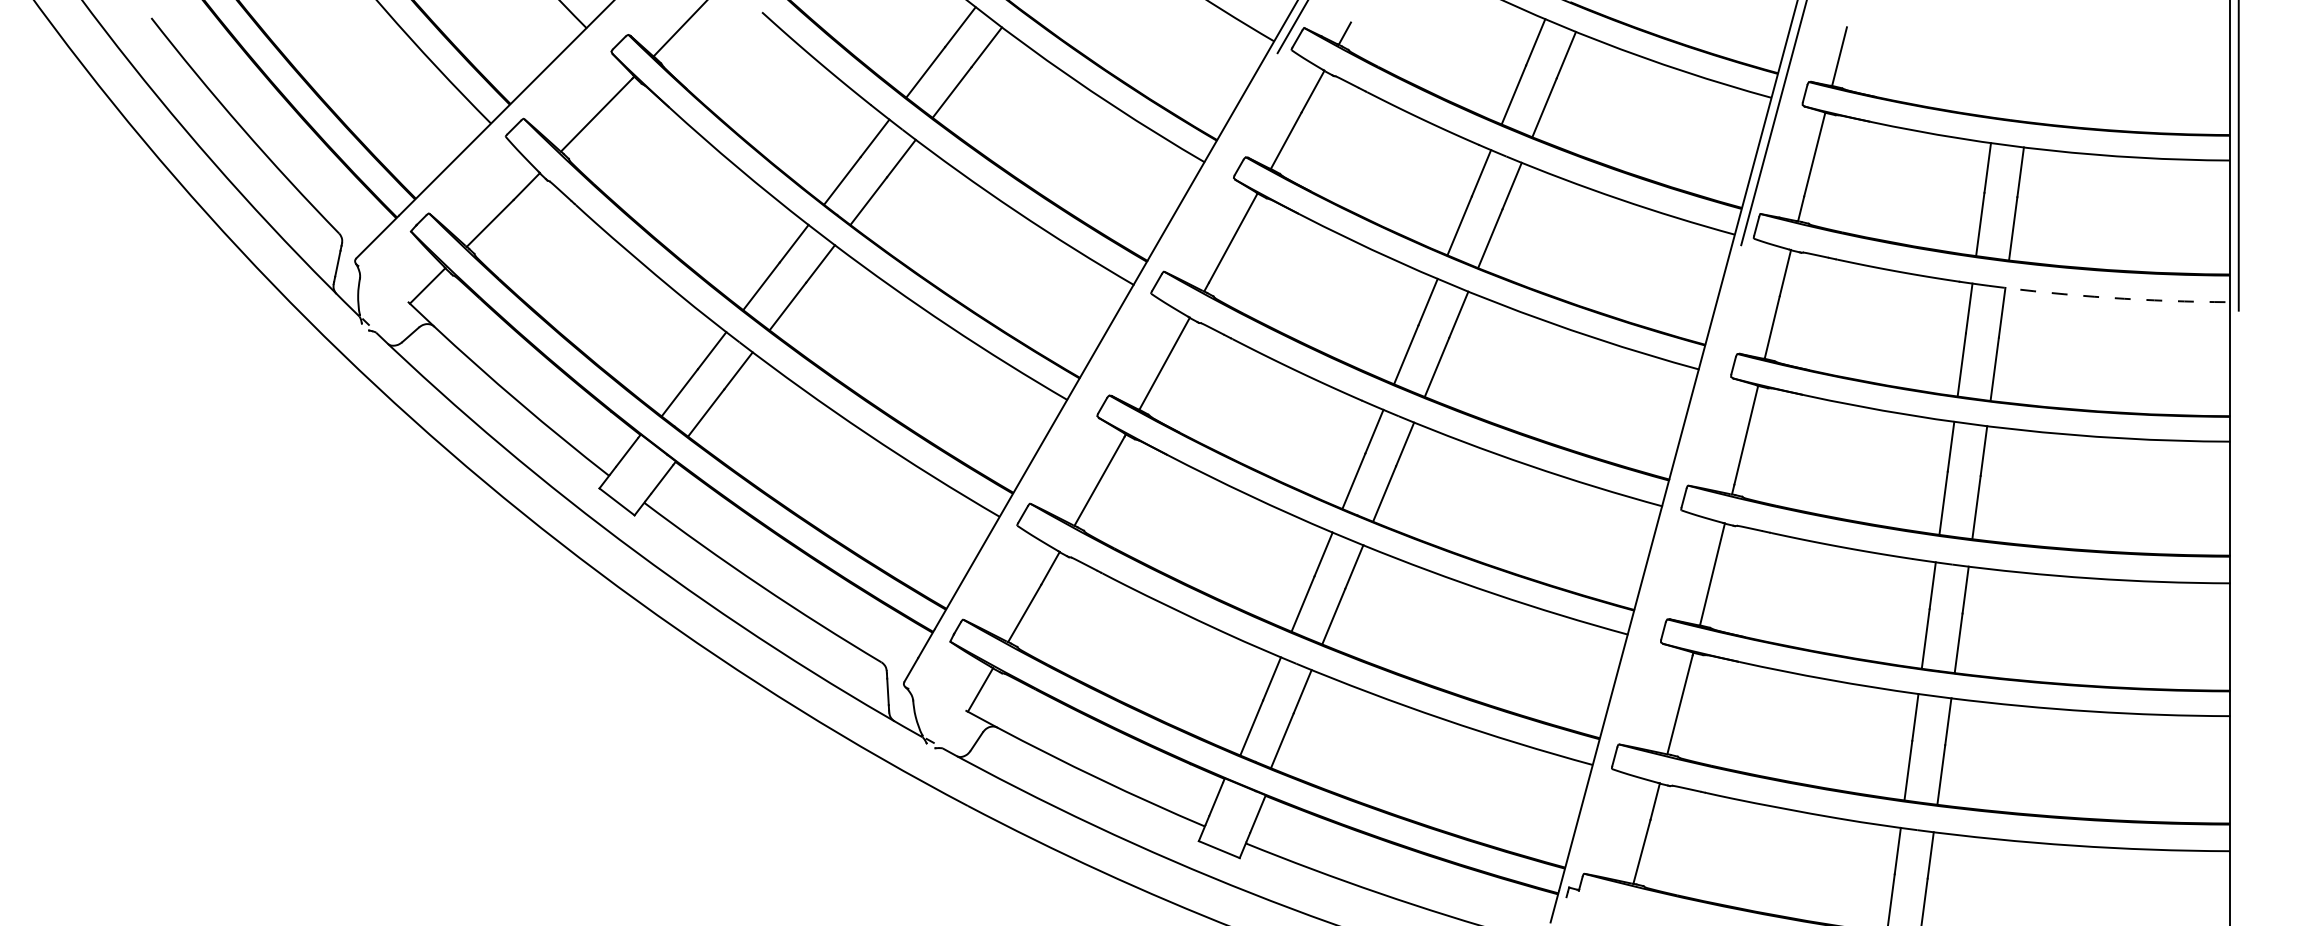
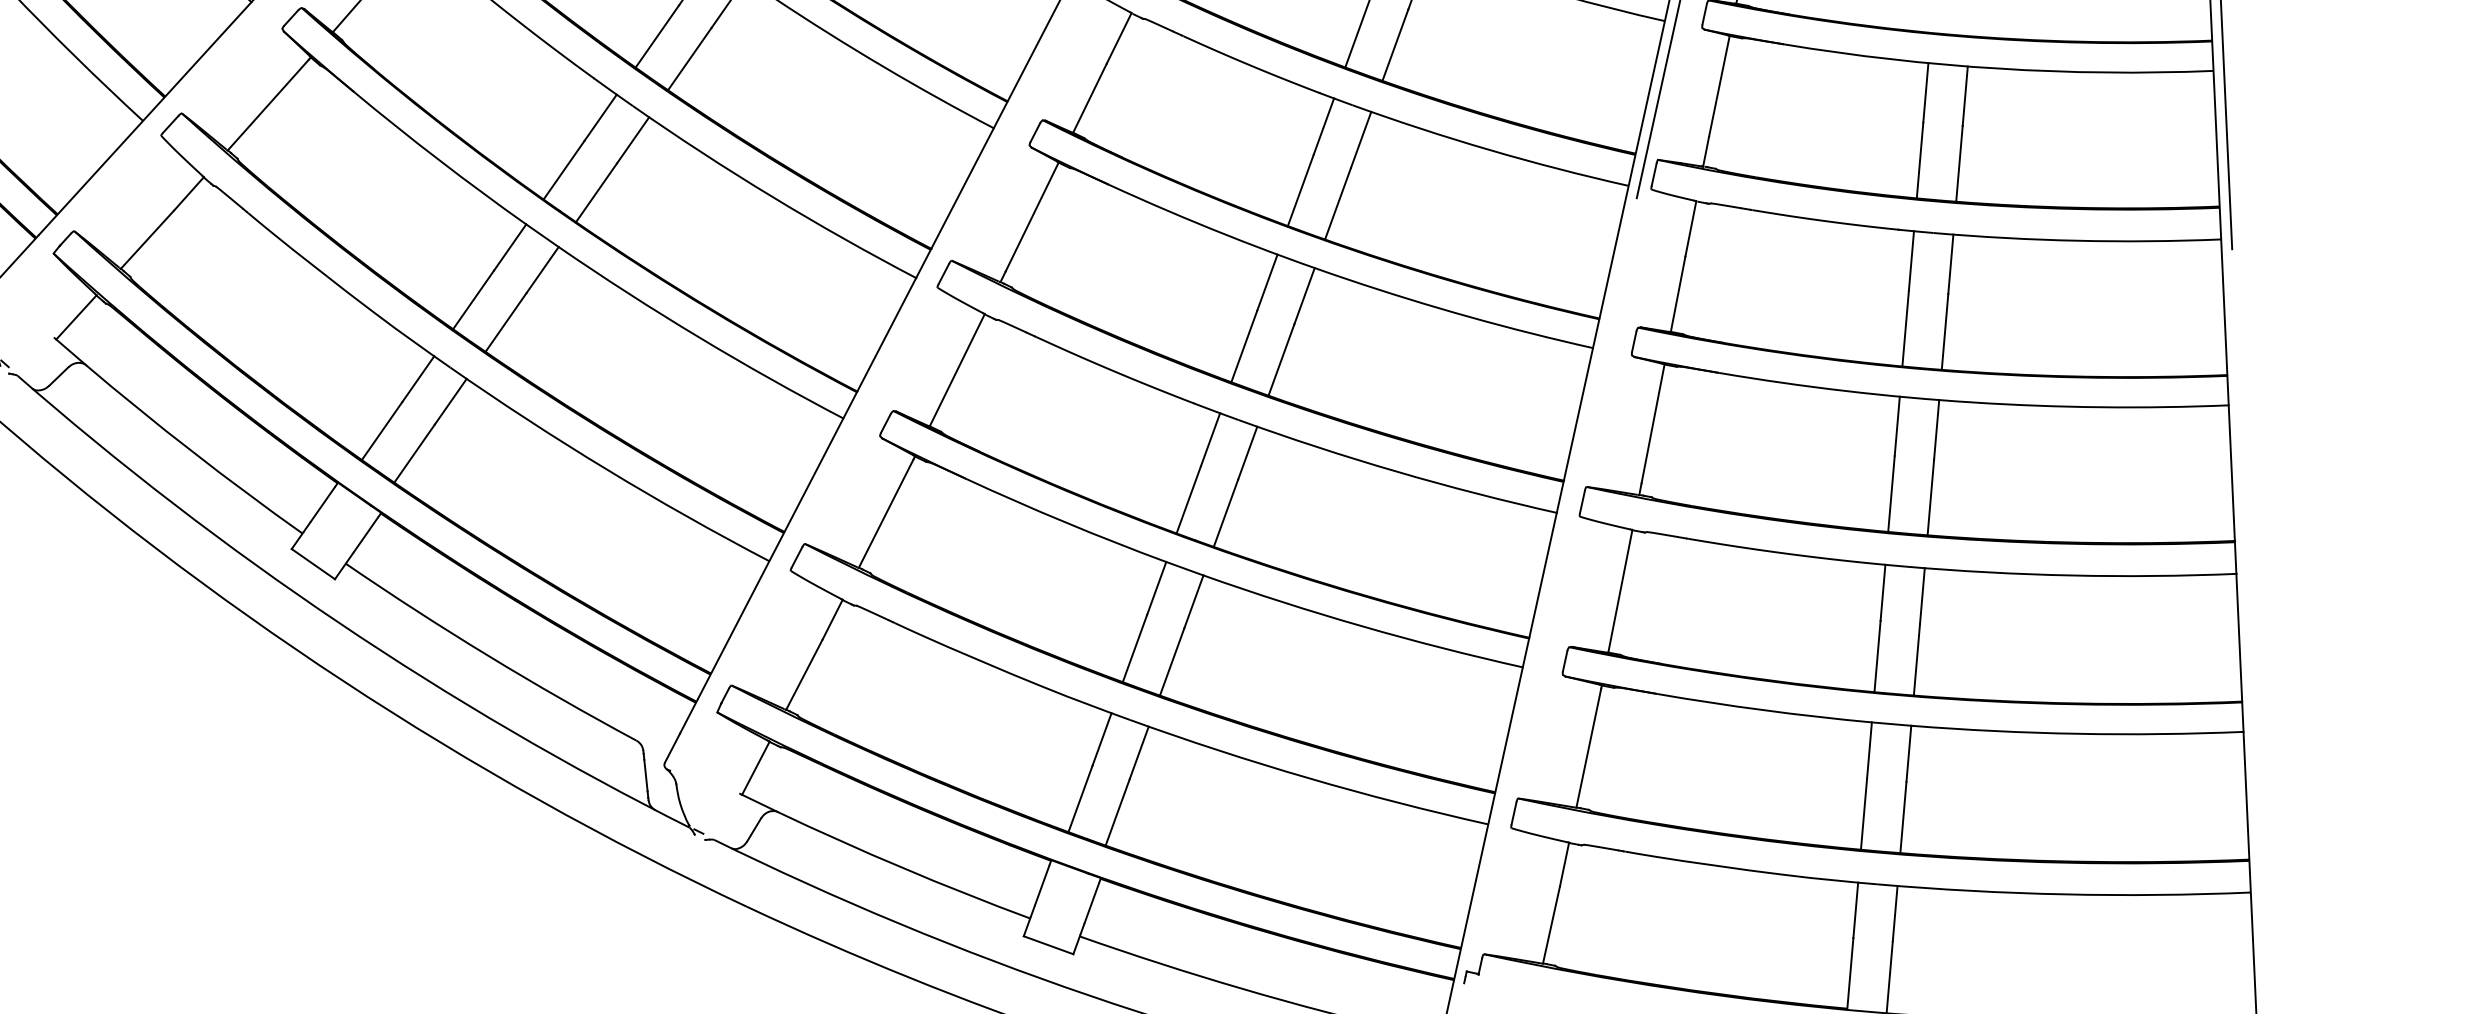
arc: (2109, 297) -> (2077, 240), dashed -> solid

